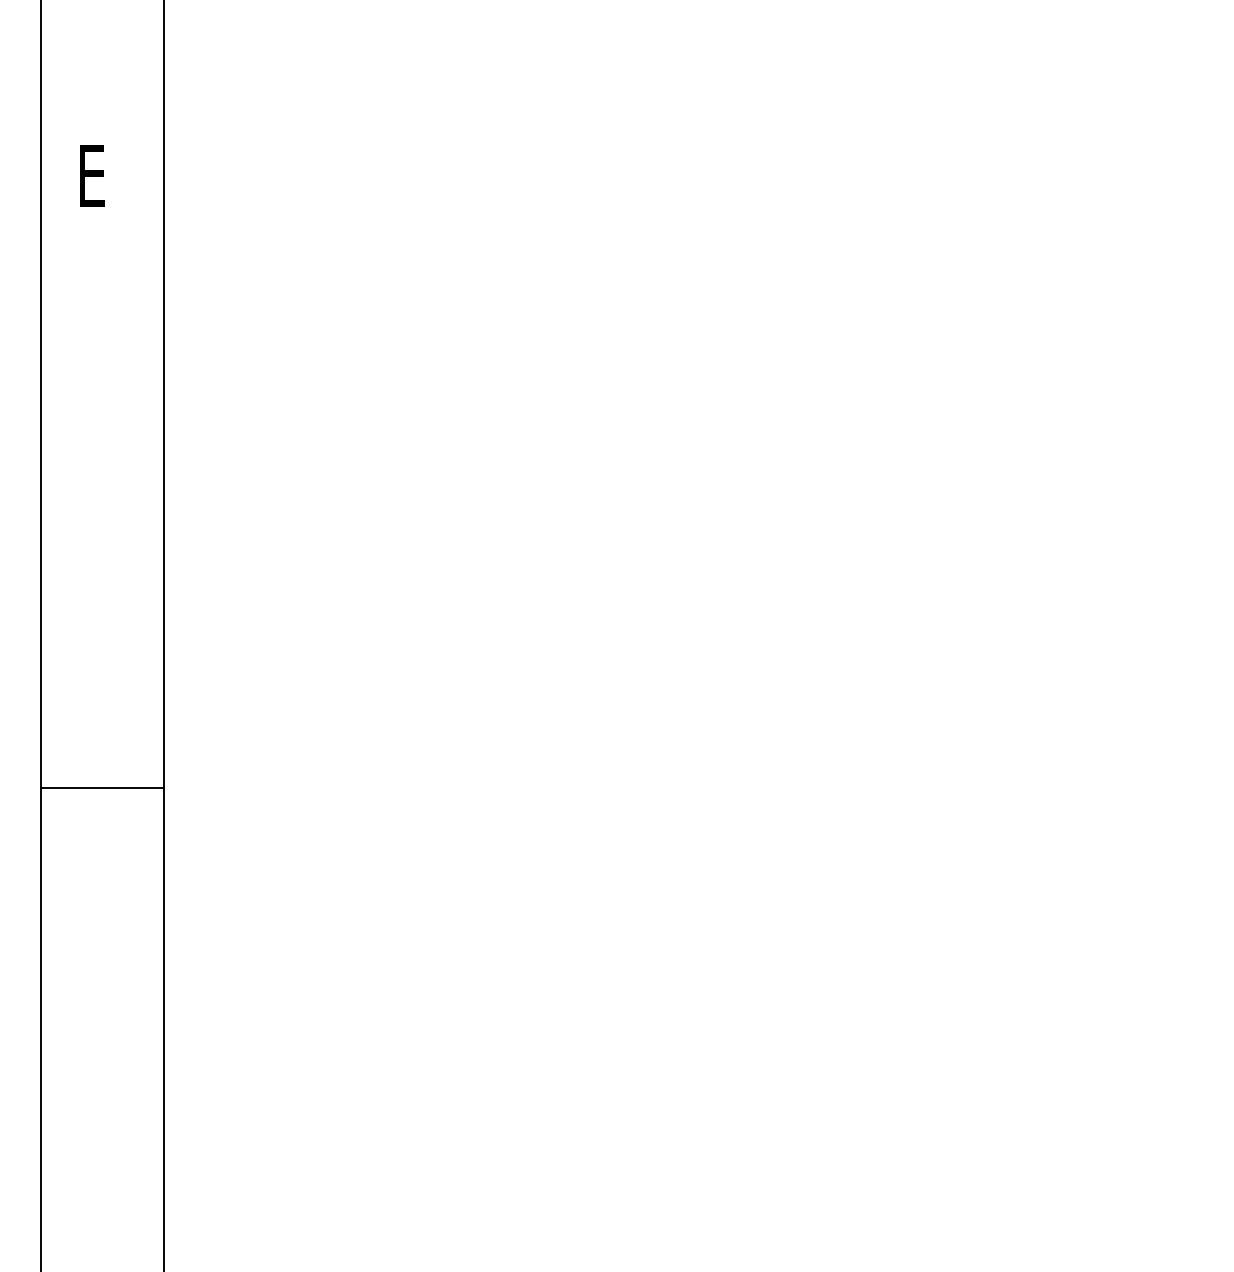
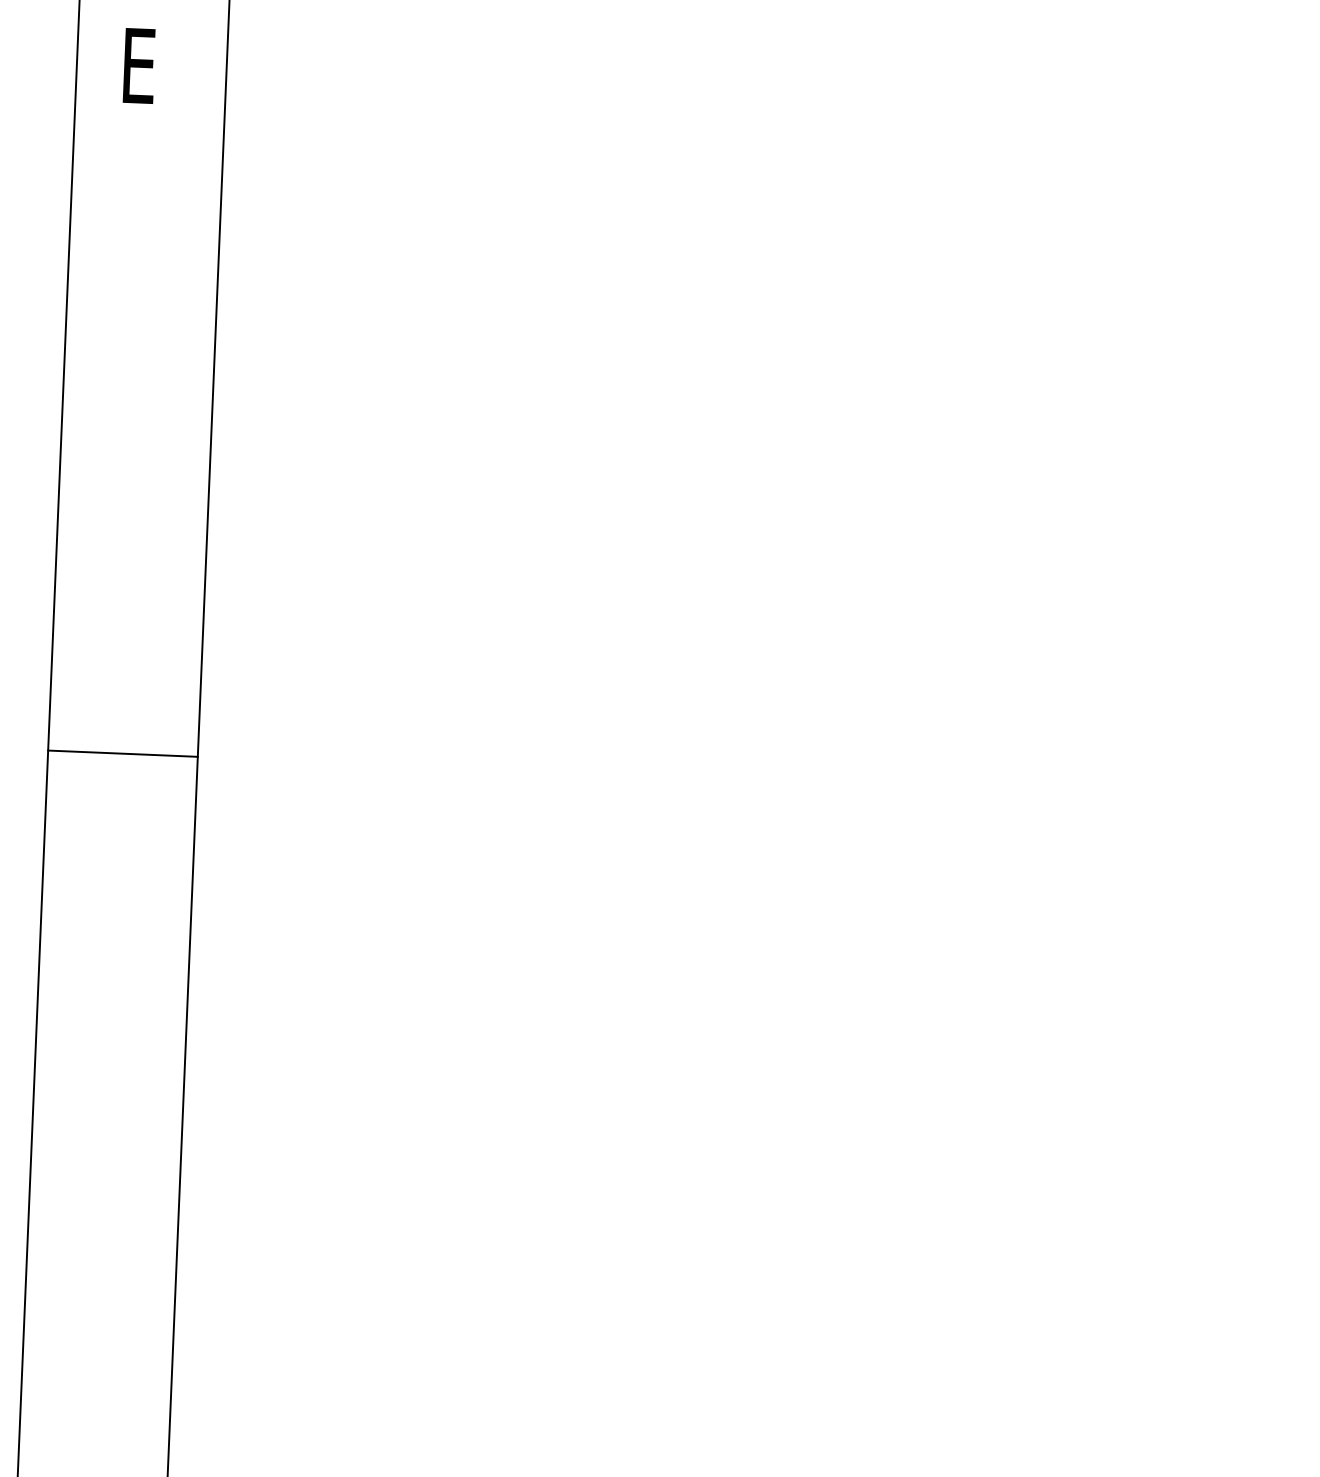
line: (102, 788) -> (122, 754), moved

